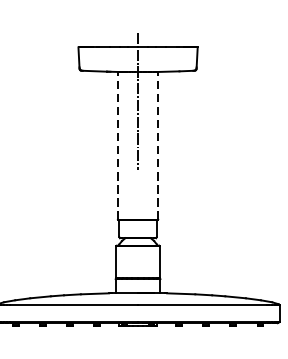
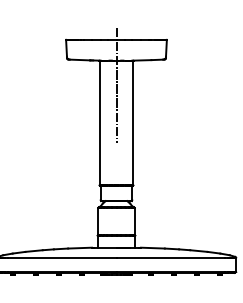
line: (117, 145) -> (99, 122), dashed -> solid
line: (158, 145) -> (133, 122), dashed -> solid

